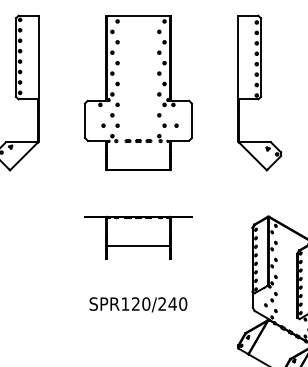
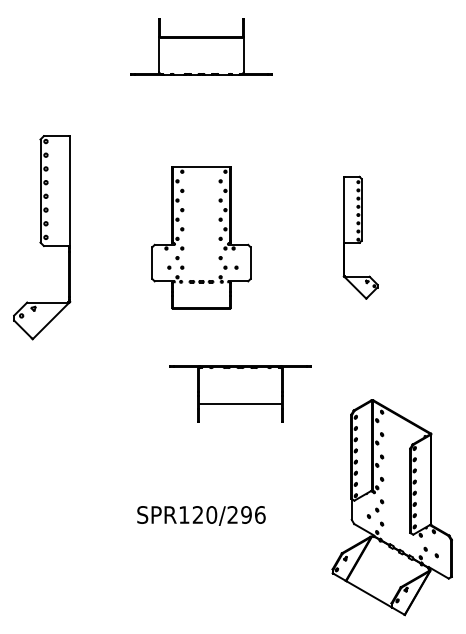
part: (138, 92) -> (201, 237), size x0.7
part: (259, 92) -> (360, 237), size x0.6
part: (138, 237) -> (240, 393), moved
text: (177, 303) -> (252, 514), SPR120/240 -> SPR120/296

